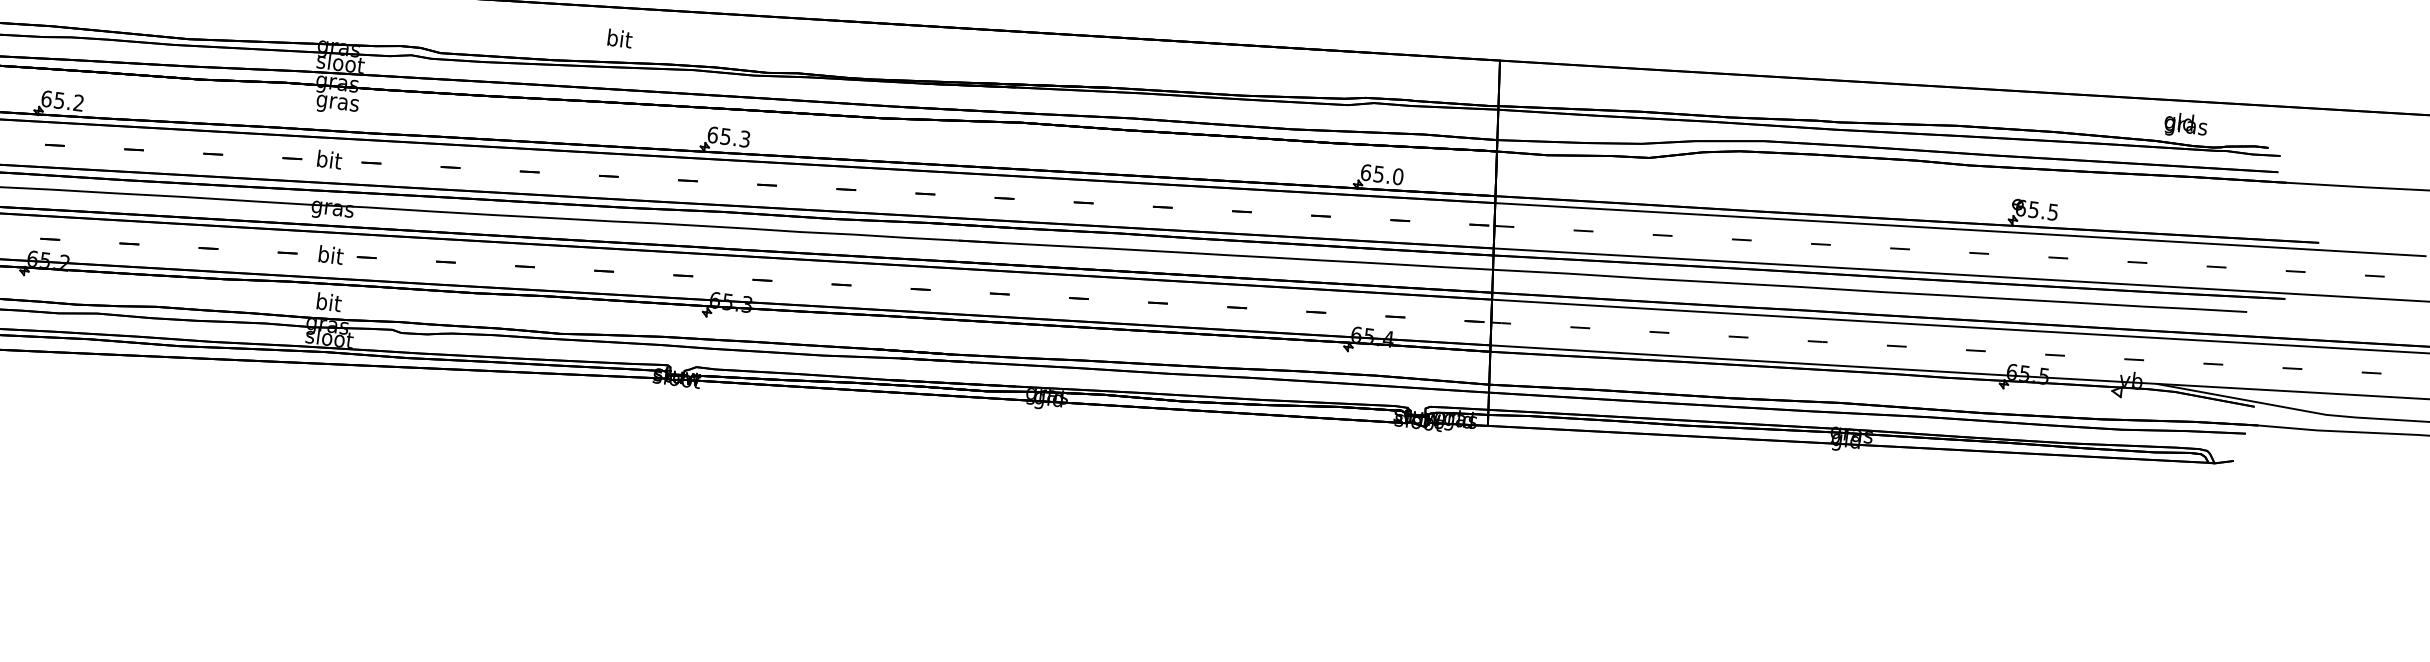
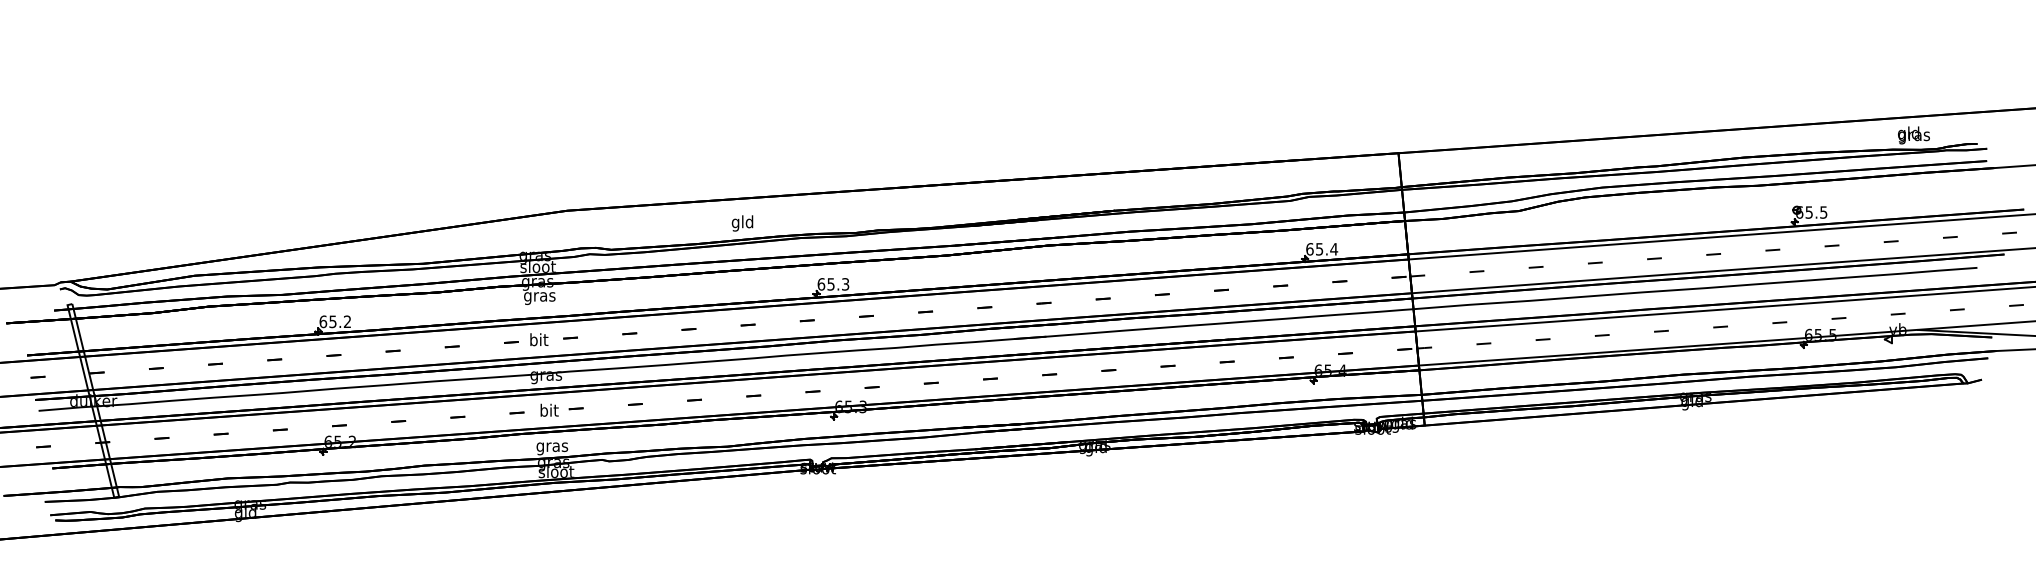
text: (618, 40) -> (742, 223), bit -> gld
text: (1398, 177) -> (1334, 249), 65.0 -> 65.4
text: (328, 304) -> (552, 447), bit -> gras

